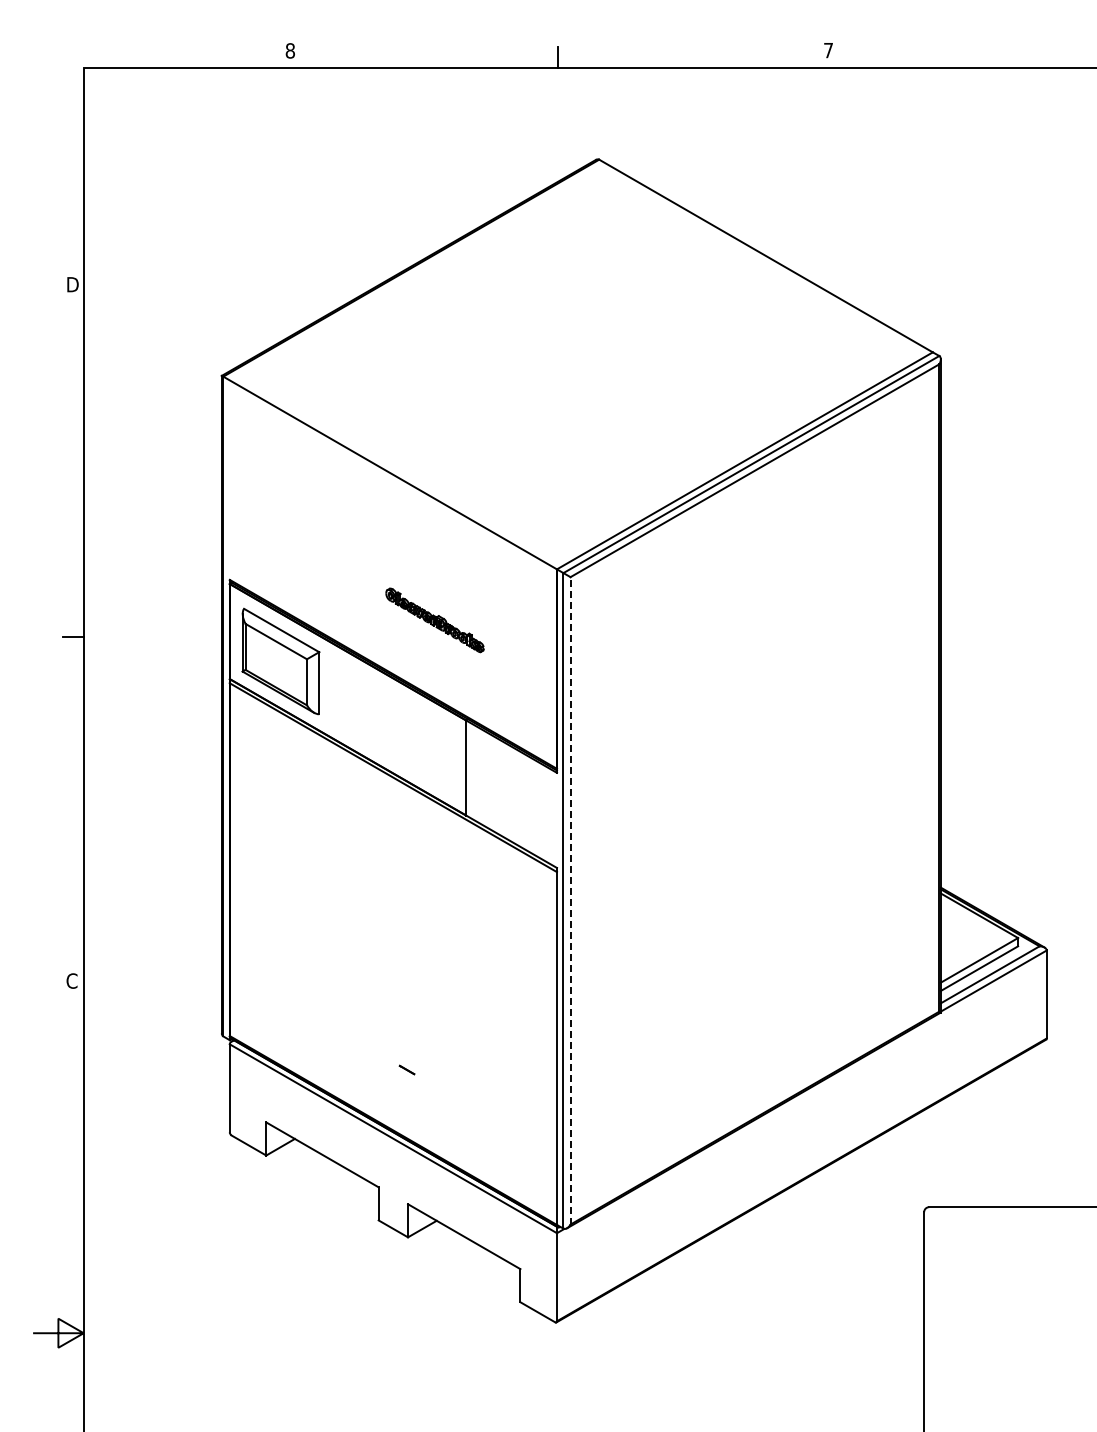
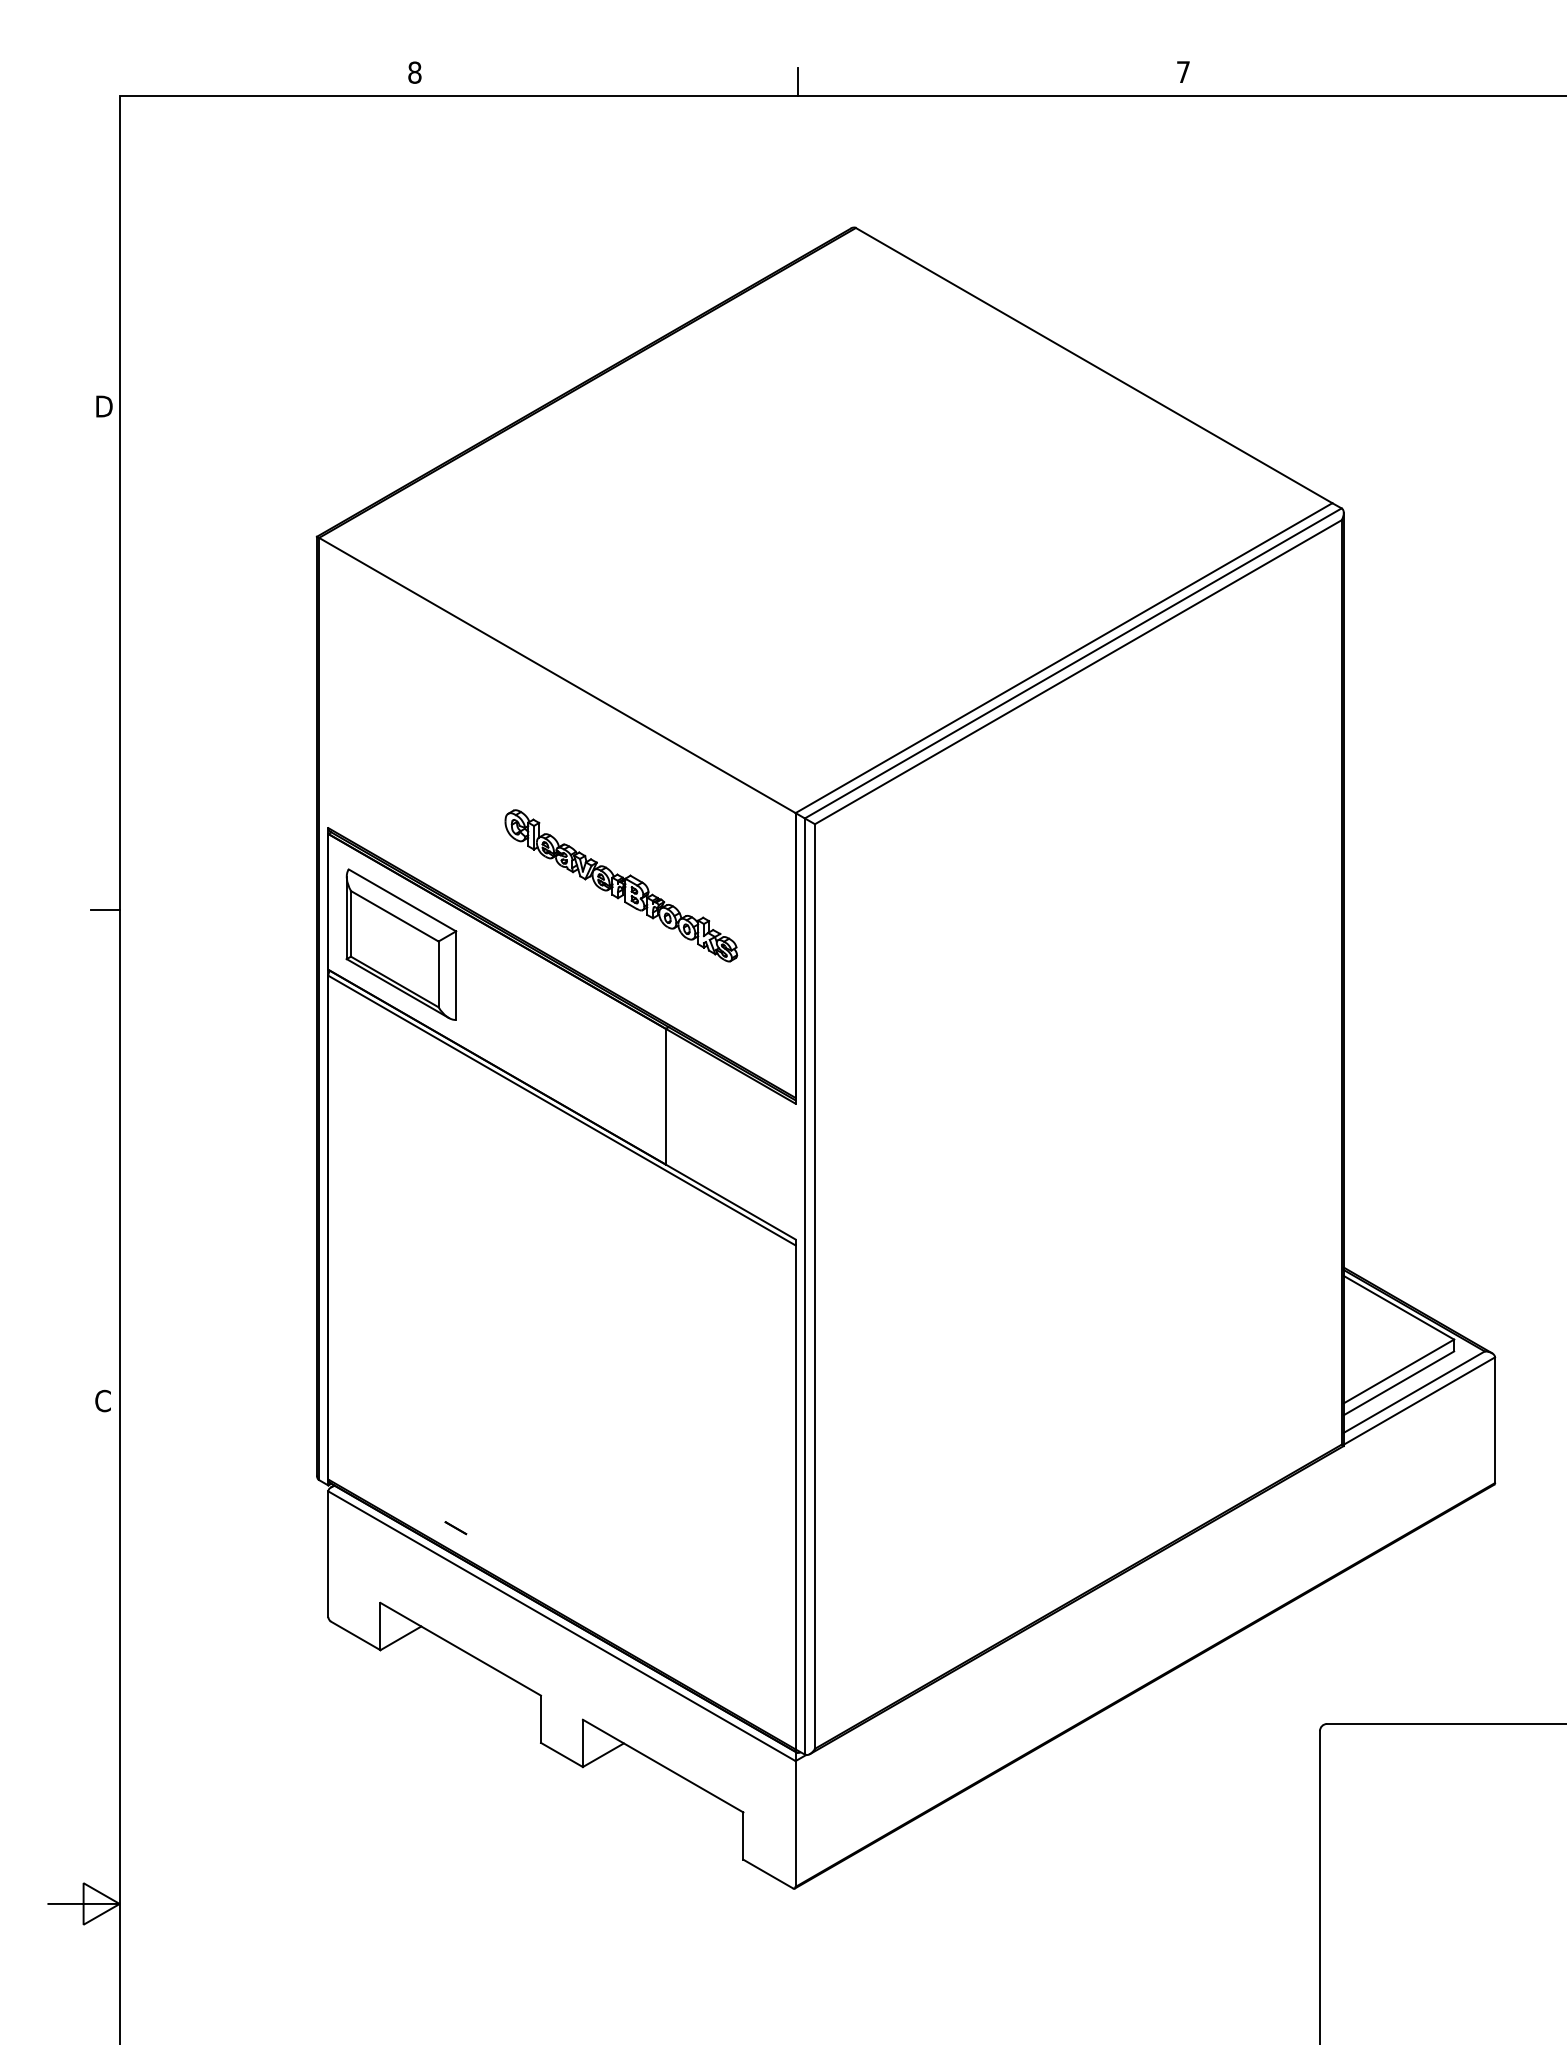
part: (434, 620) -> (620, 886), size x1.67
line: (570, 900) -> (814, 1285), dashed -> solid
line: (406, 1069) -> (455, 1527), moved

